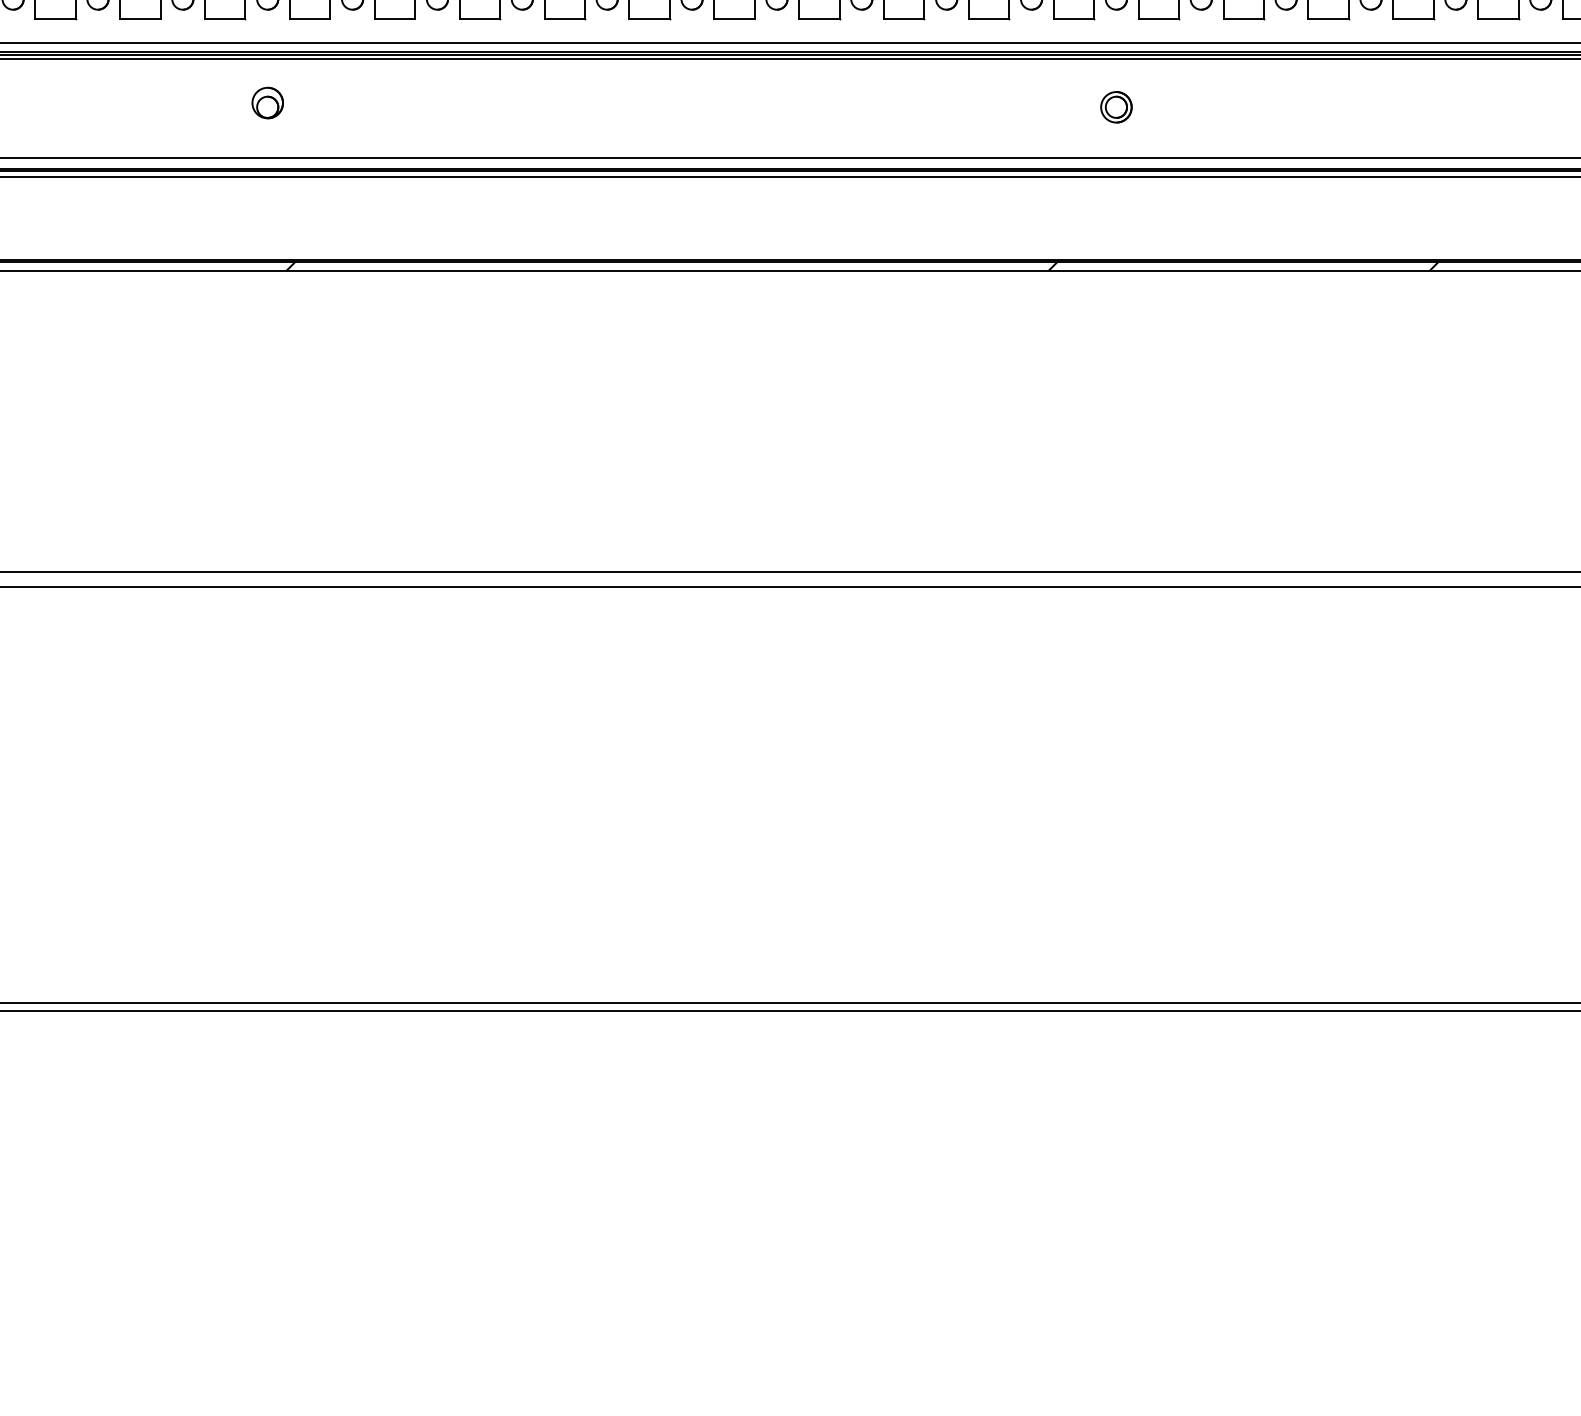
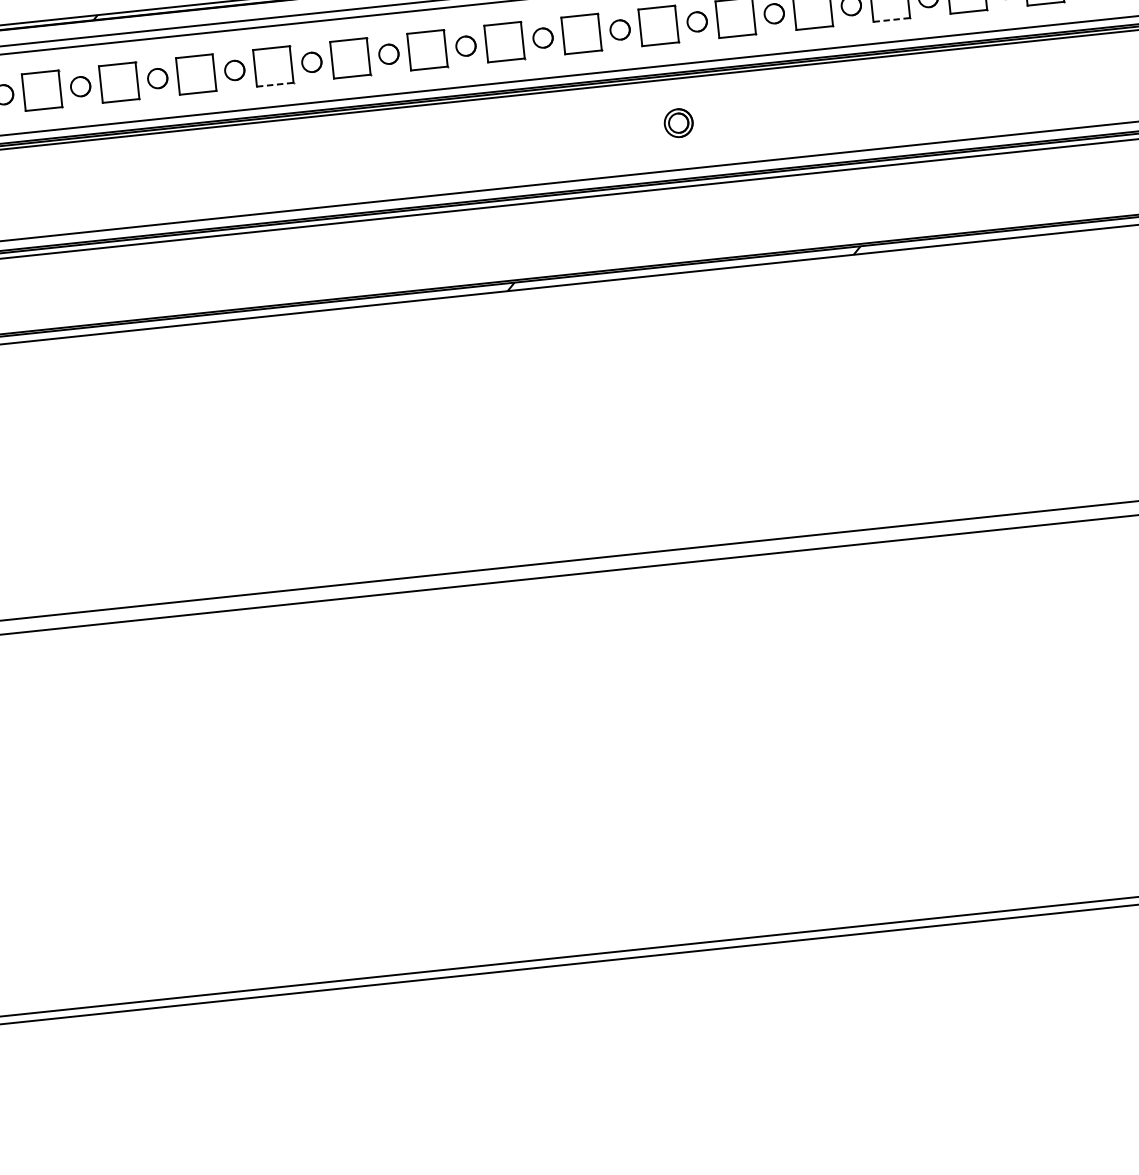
line: (819, 19) -> (275, 84), solid -> dashed
line: (1498, 19) -> (891, 20), solid -> dashed
part: (1116, 107) -> (678, 123), moved

